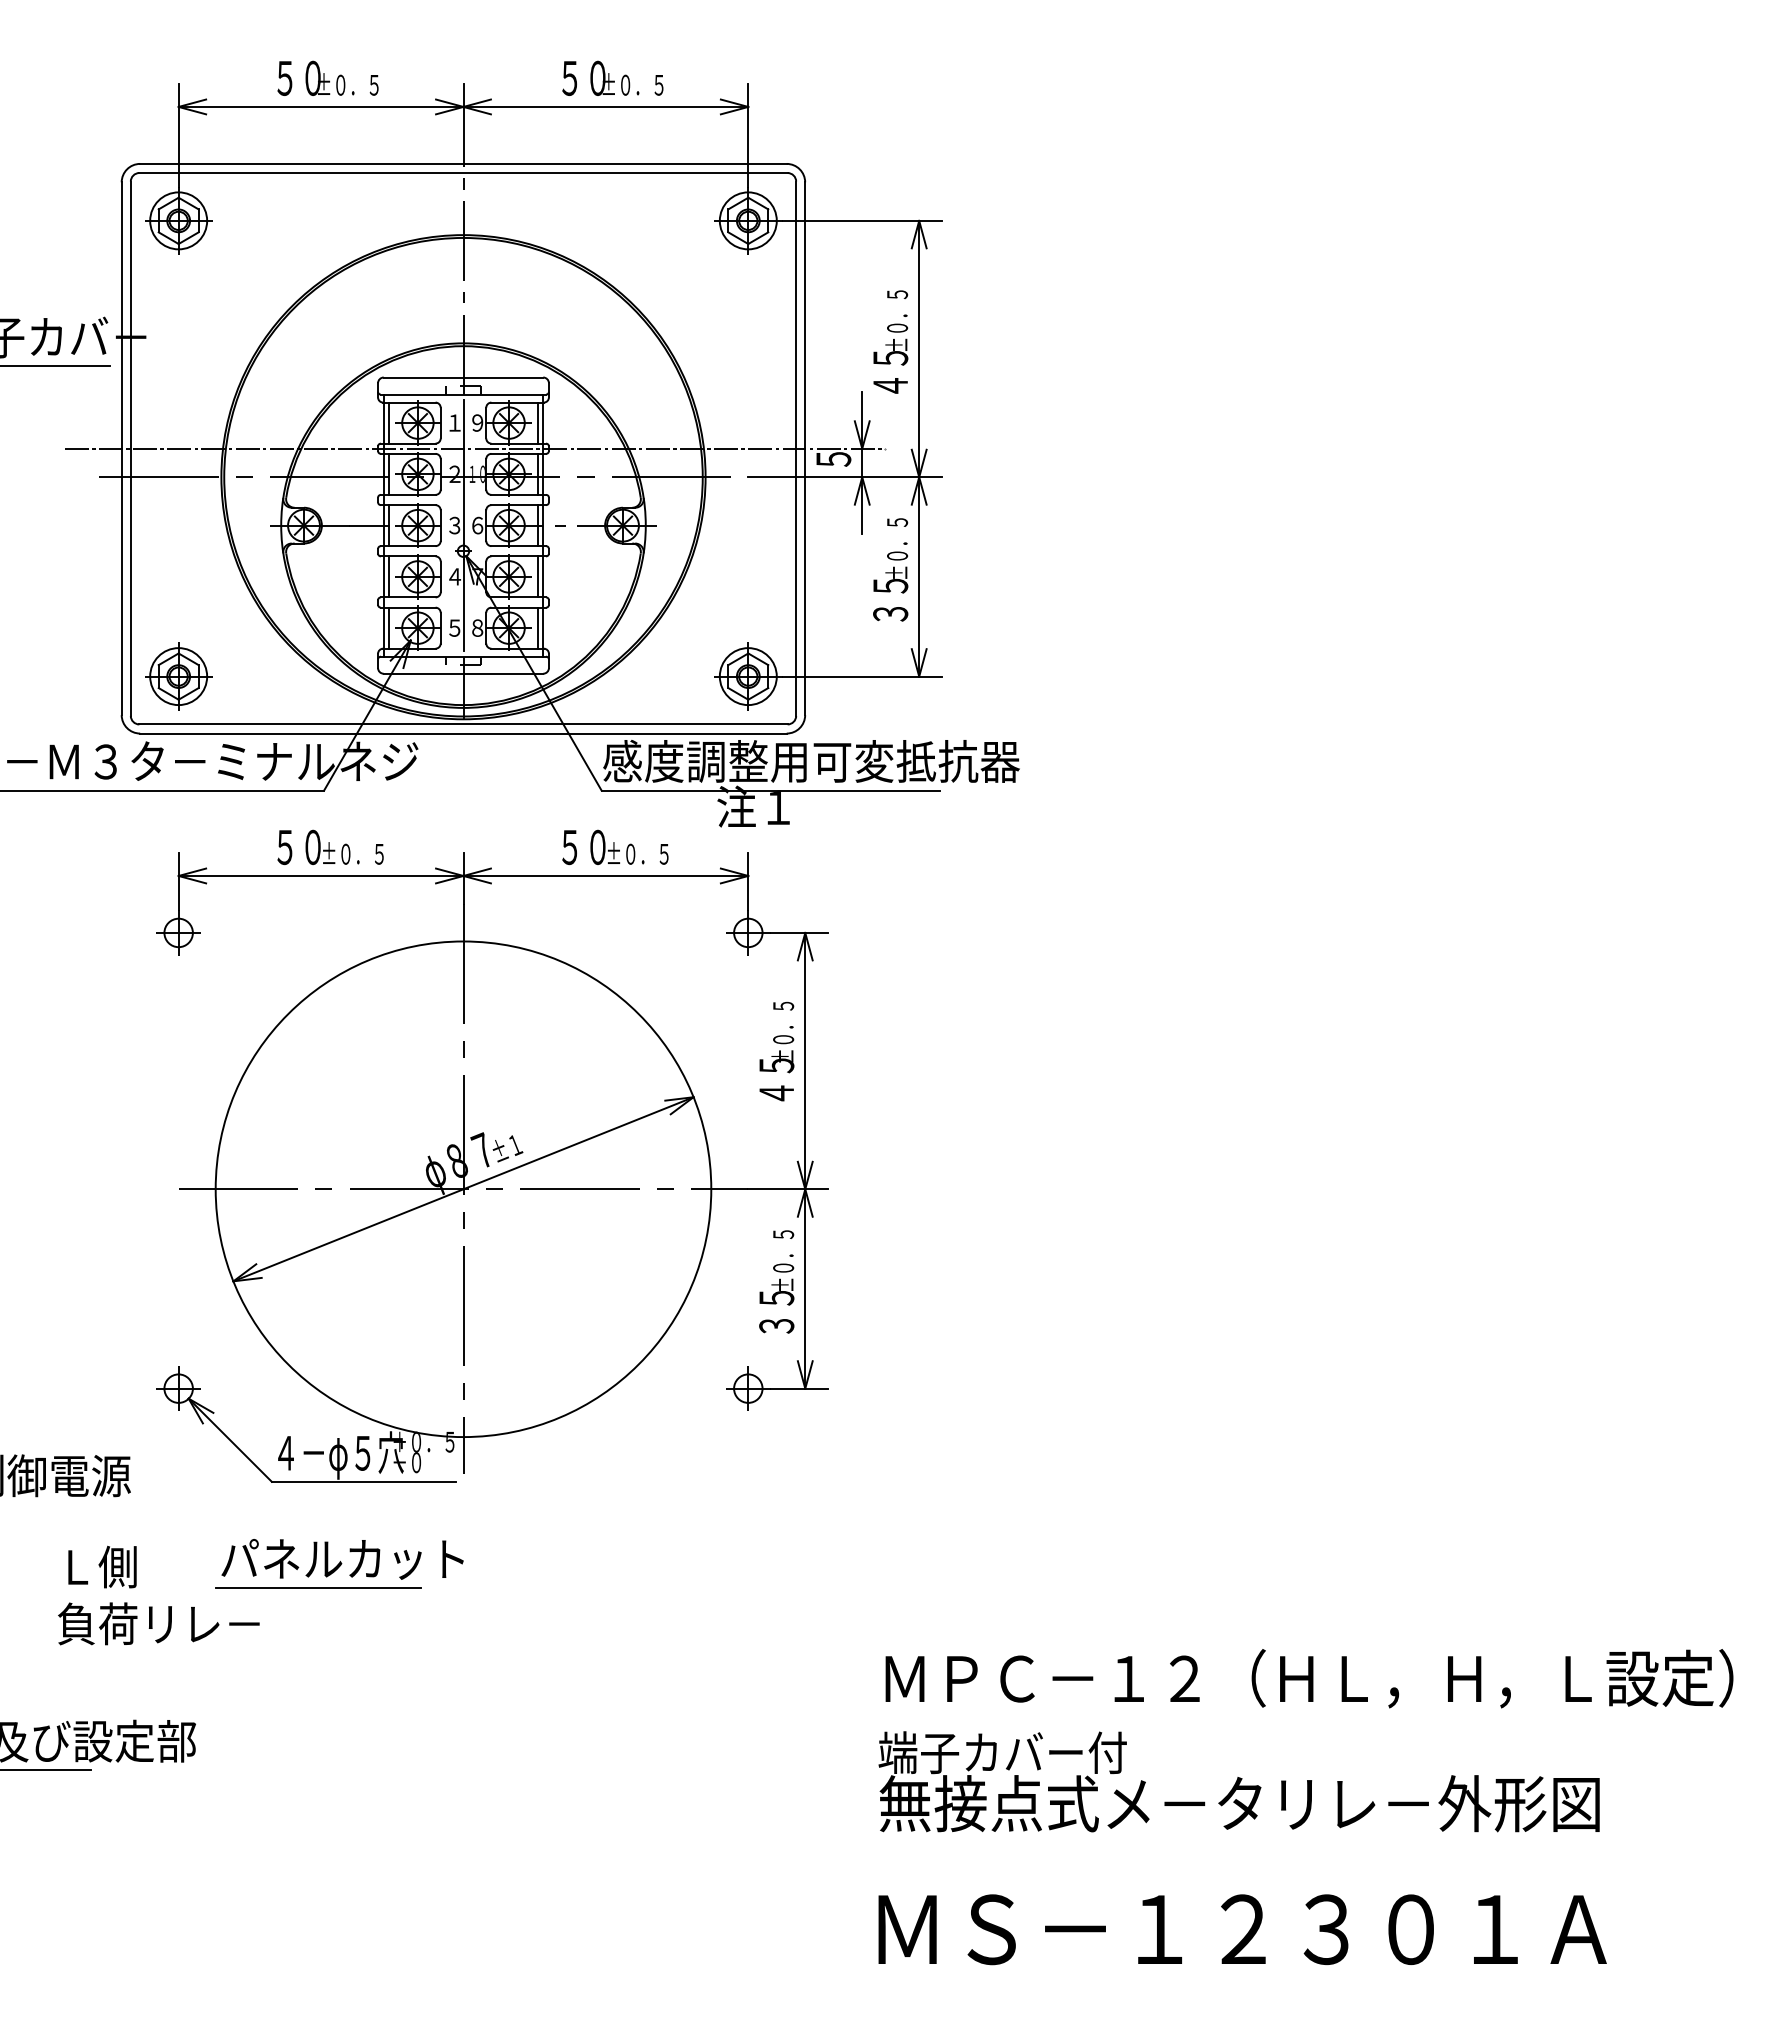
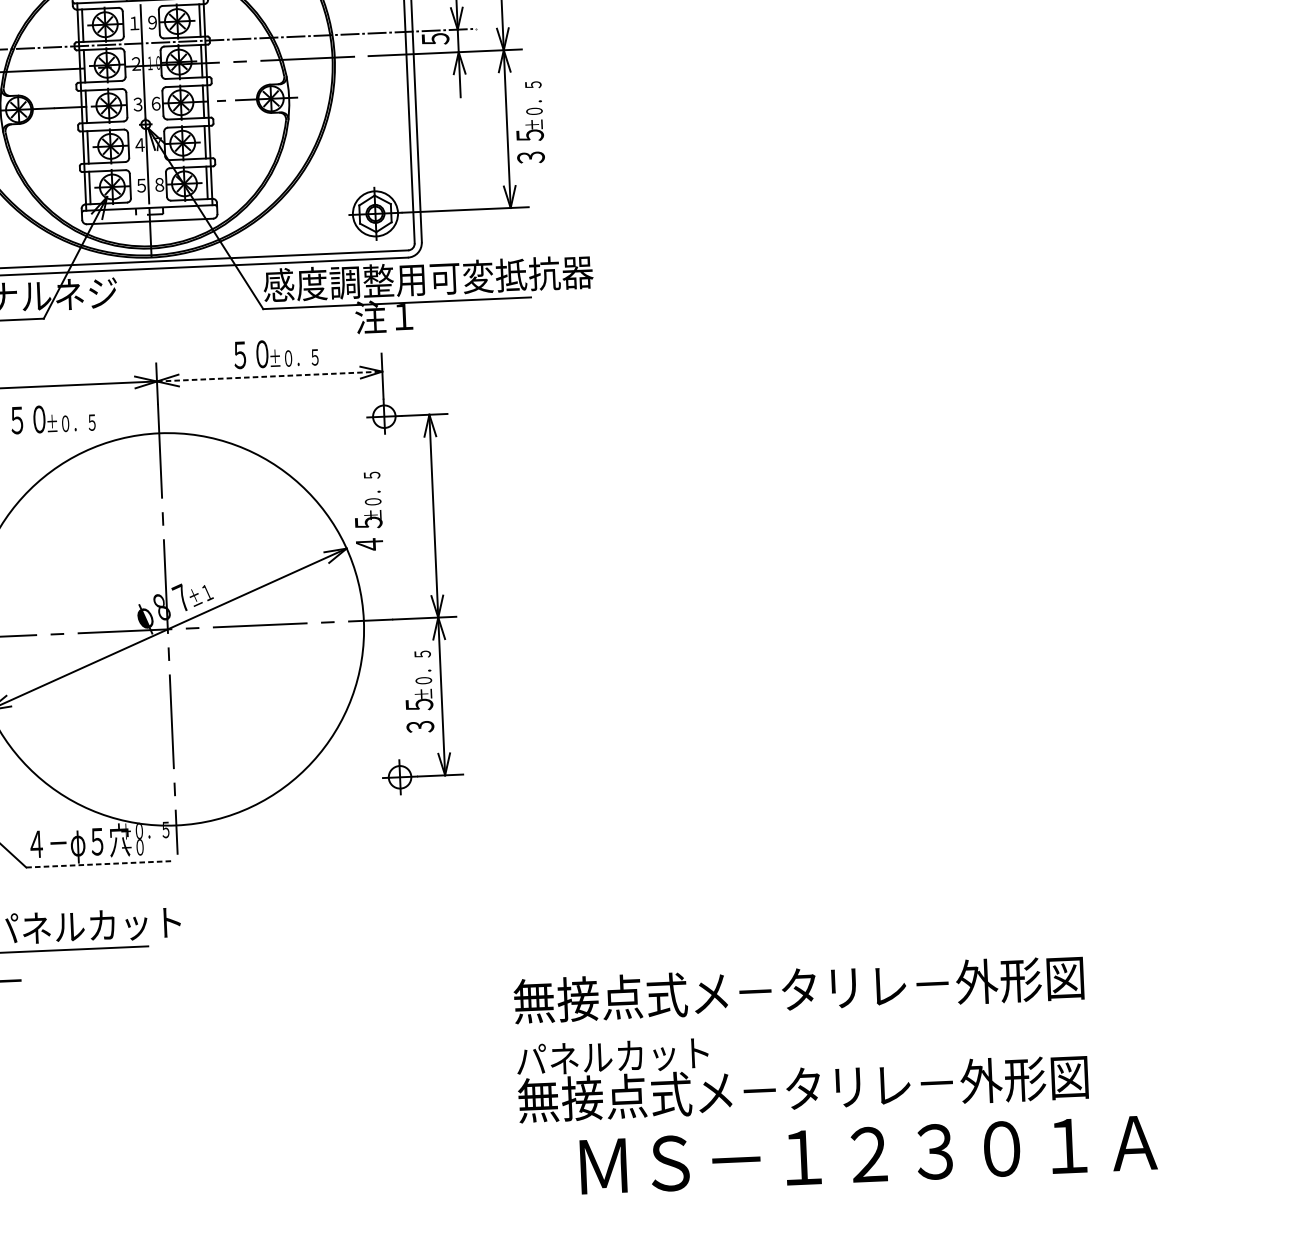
text: (890, 569) -> (529, 122), moved
text: (330, 847) -> (53, 418), moved
line: (606, 875) -> (270, 376), solid -> dashed
text: (776, 1051) -> (367, 511), moved
line: (364, 1481) -> (99, 864), solid -> dashed
text: (1306, 1678) -> (851, 987), ＭＰＣ－１２（ＨＬ，Ｈ，Ｌ設定） -> 無接点式メ－タリレ－外形図
text: (1002, 1752) -> (613, 1056), 端子カバー付 -> パネルカット
text: (1242, 1929) -> (868, 1154), moved

